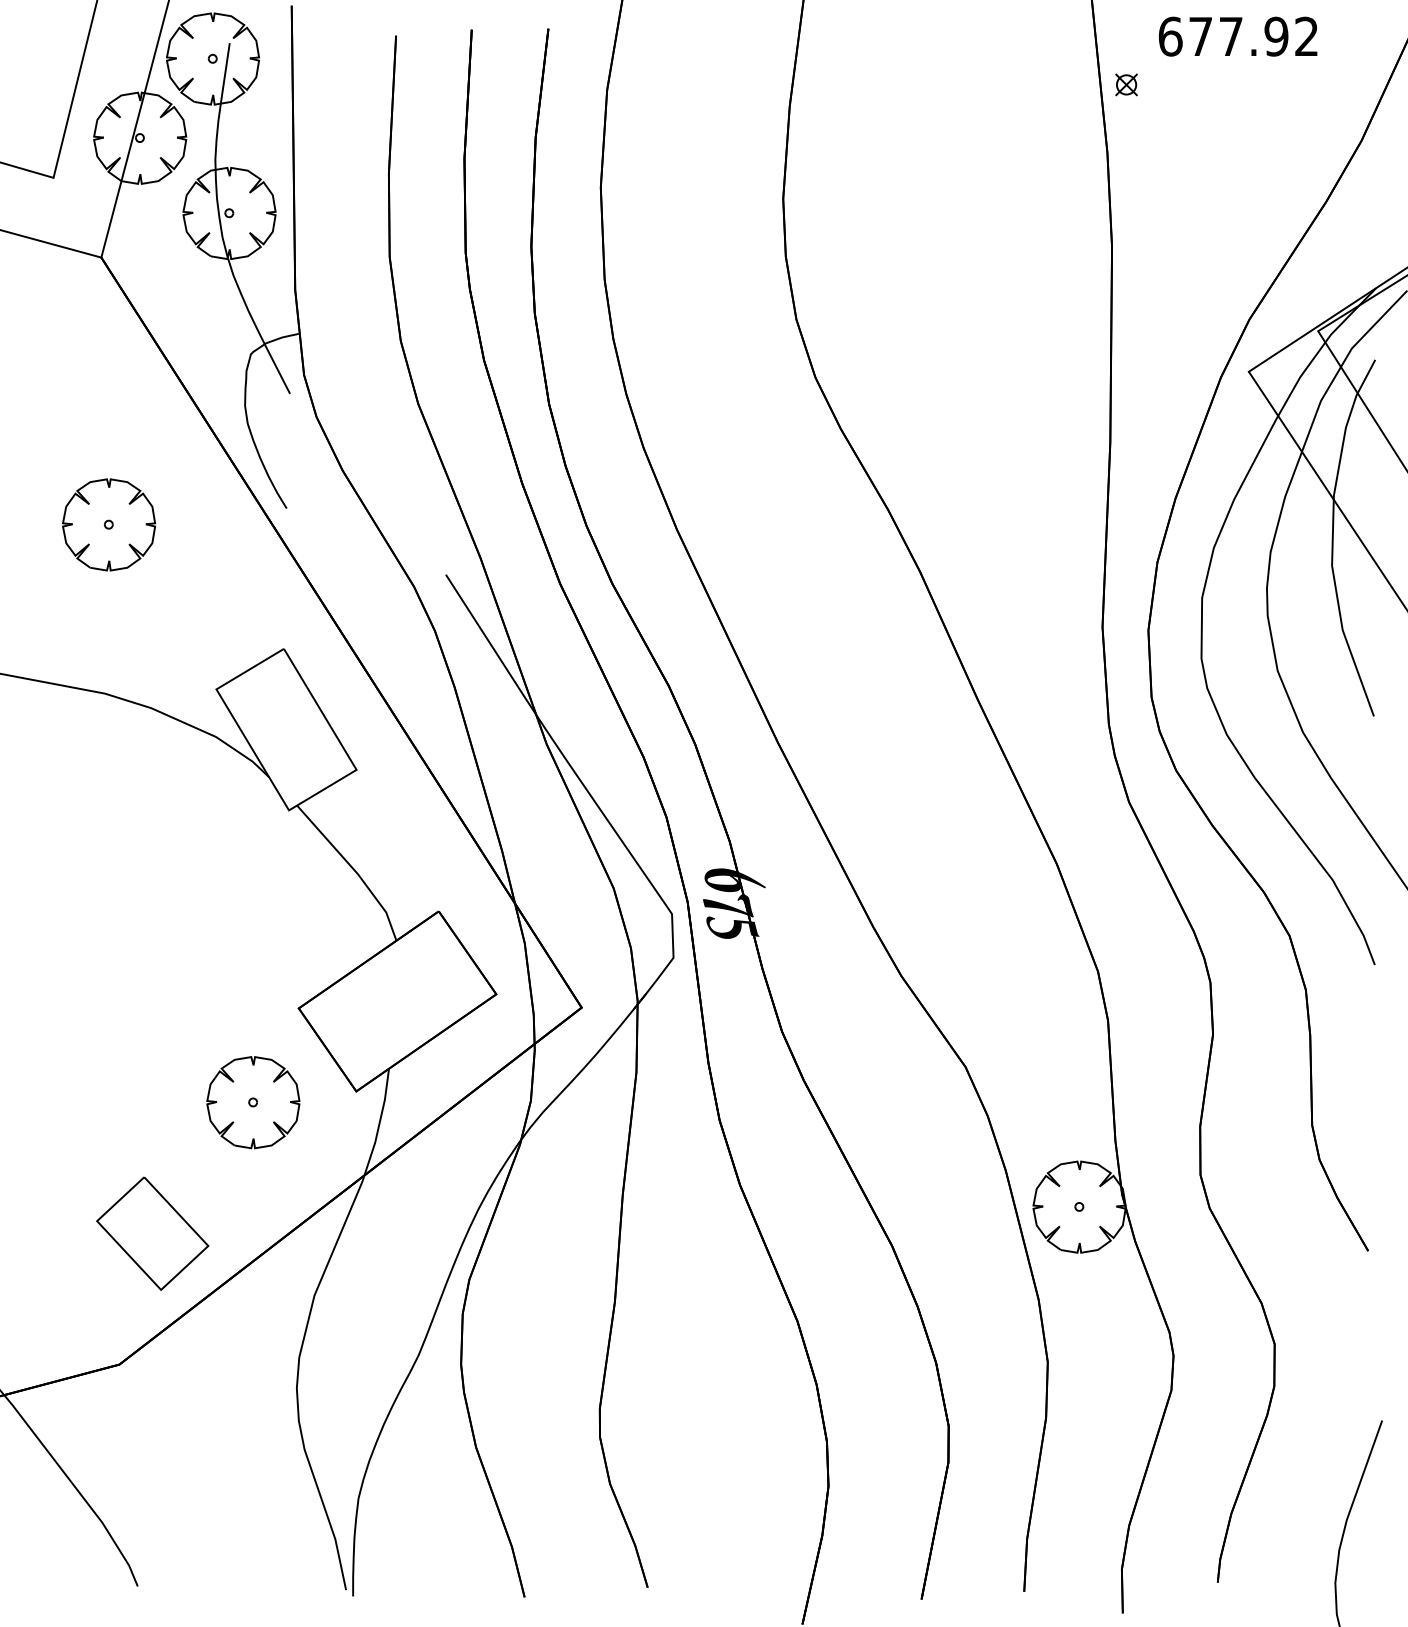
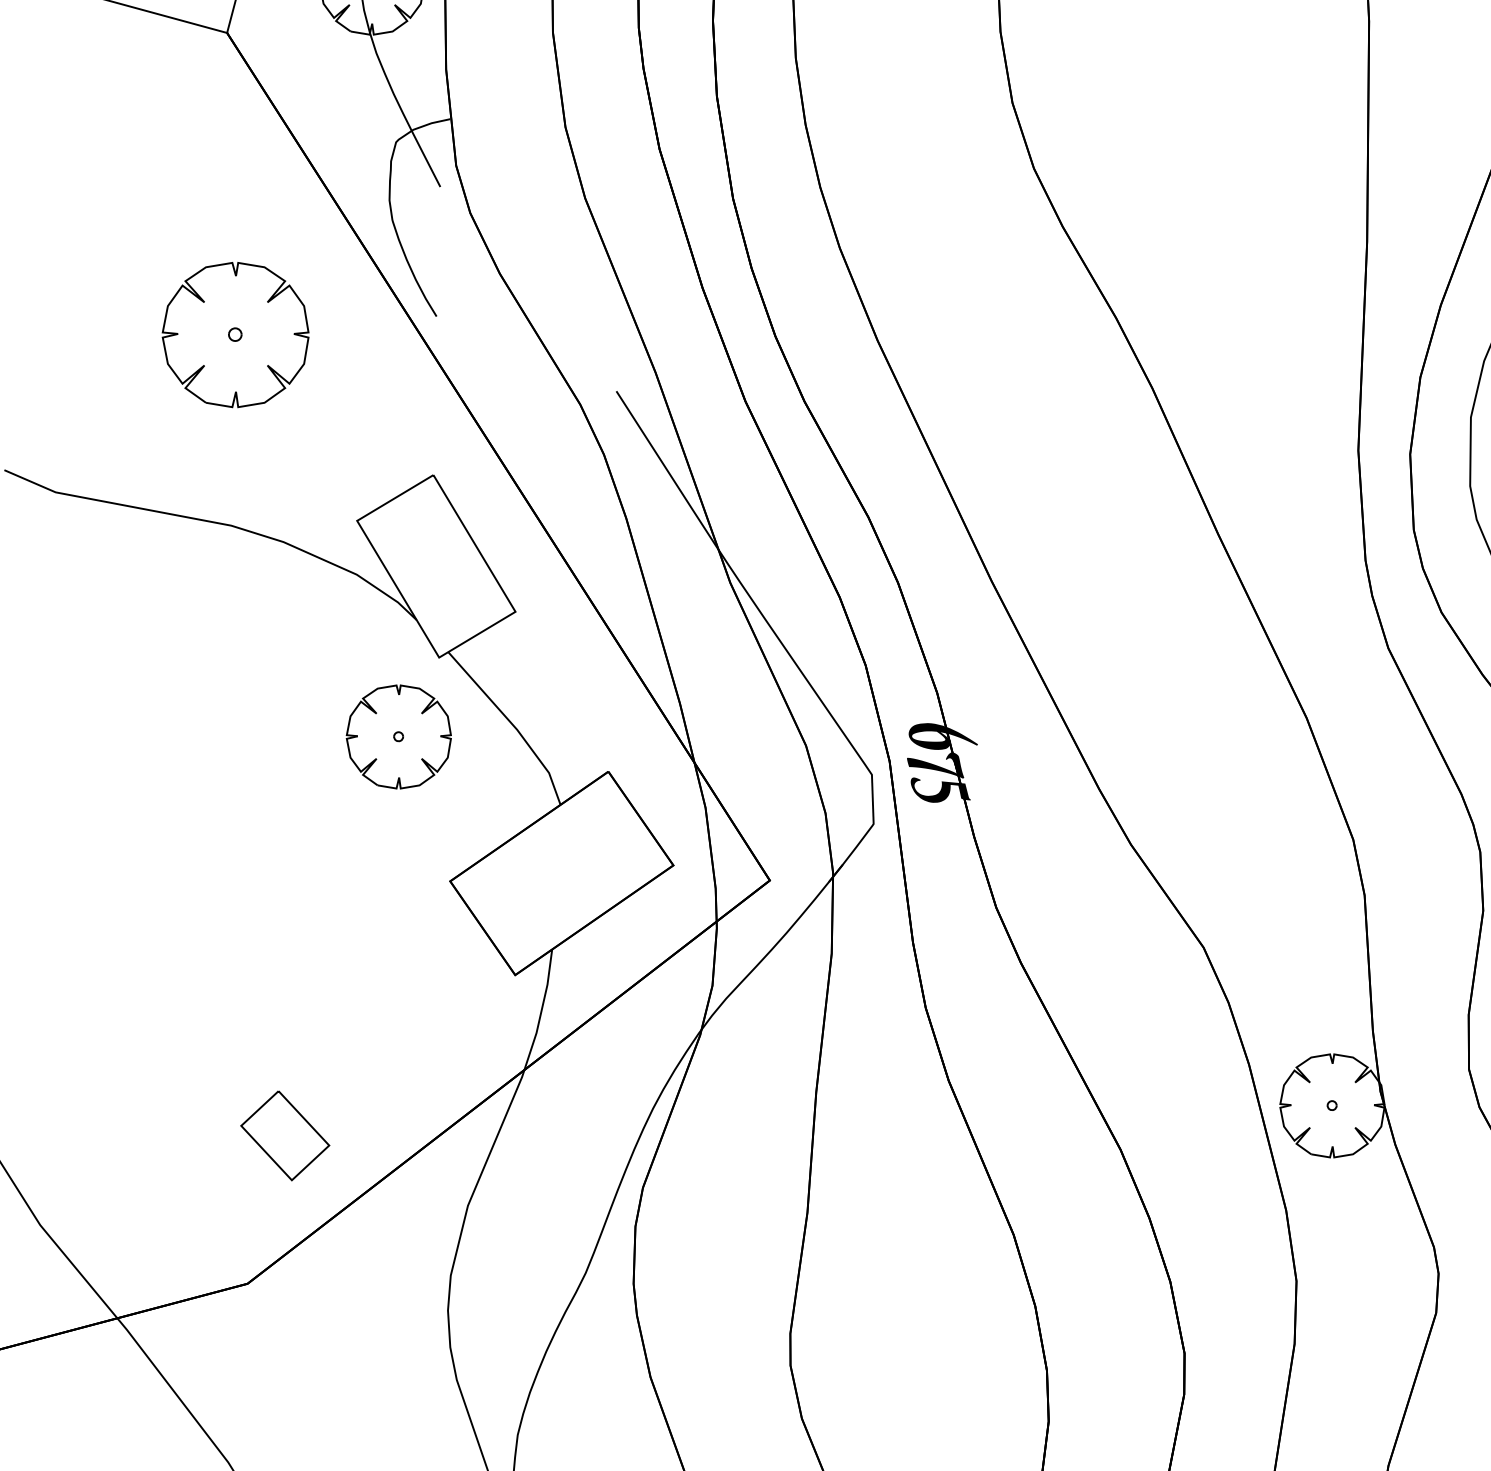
part: (109, 524) -> (236, 334), size x1.4
part: (253, 1102) -> (399, 736), moved
part: (152, 1233) -> (284, 1135), size x0.7

